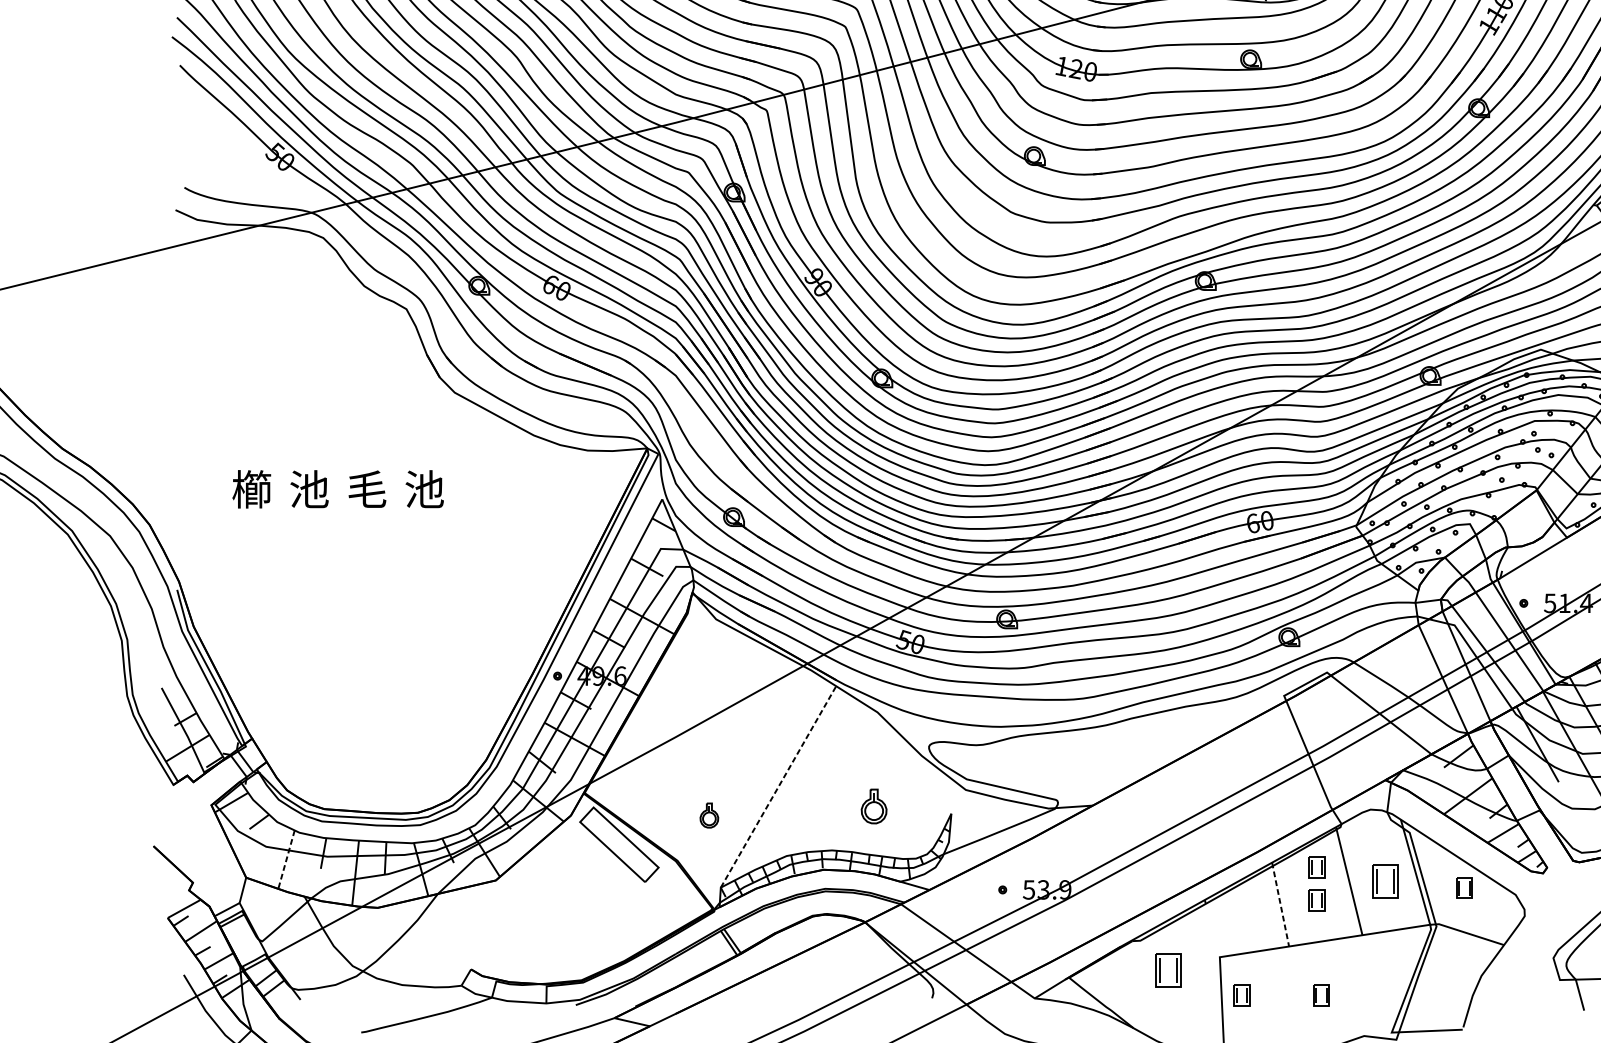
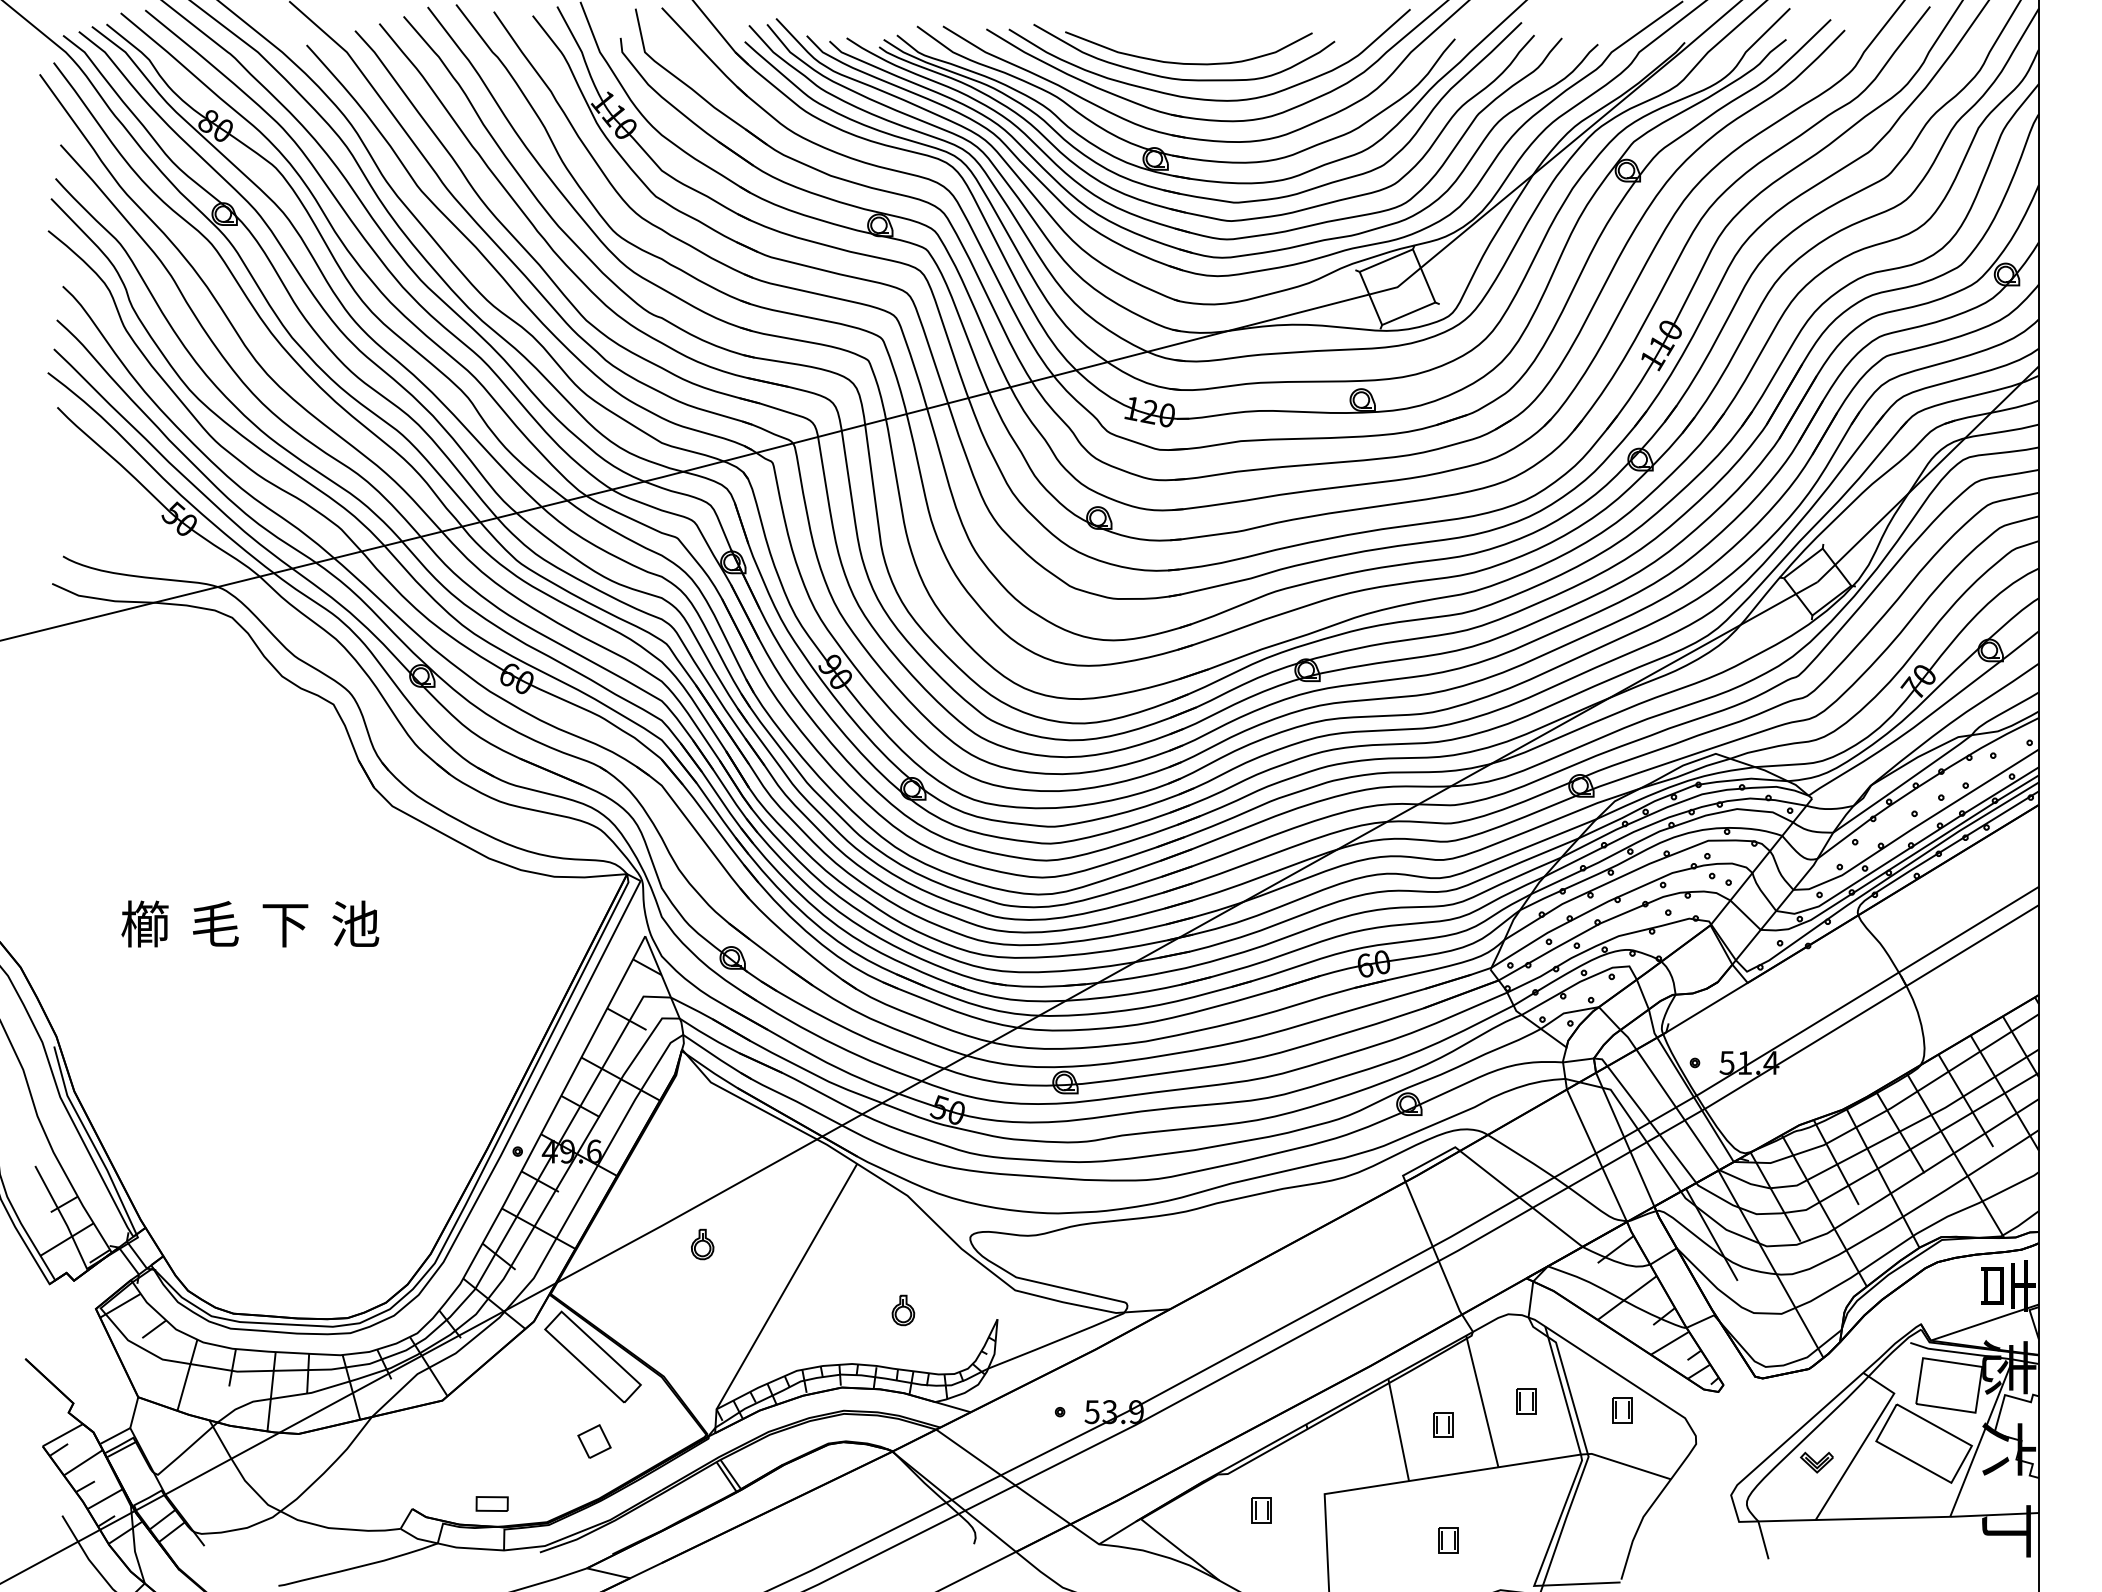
text: (309, 488) -> (215, 923), 池 -> 毛
text: (367, 489) -> (285, 924), 毛 -> 下
line: (779, 786) -> (787, 1286), dashed -> solid
part: (874, 806) -> (903, 1310), size x0.71
part: (709, 815) -> (702, 1244), moved
line: (286, 859) -> (187, 1375), dashed -> solid
part: (1317, 867) -> (1443, 1384), removed
part: (1385, 881) -> (1526, 1401), size x0.62
line: (1280, 904) -> (1398, 1429), dashed -> solid
part: (620, 914) -> (594, 1441), added
part: (536, 964) -> (491, 1503), added
part: (1168, 970) -> (1261, 1510), size x0.62
part: (1241, 995) -> (1351, 1540), removed

